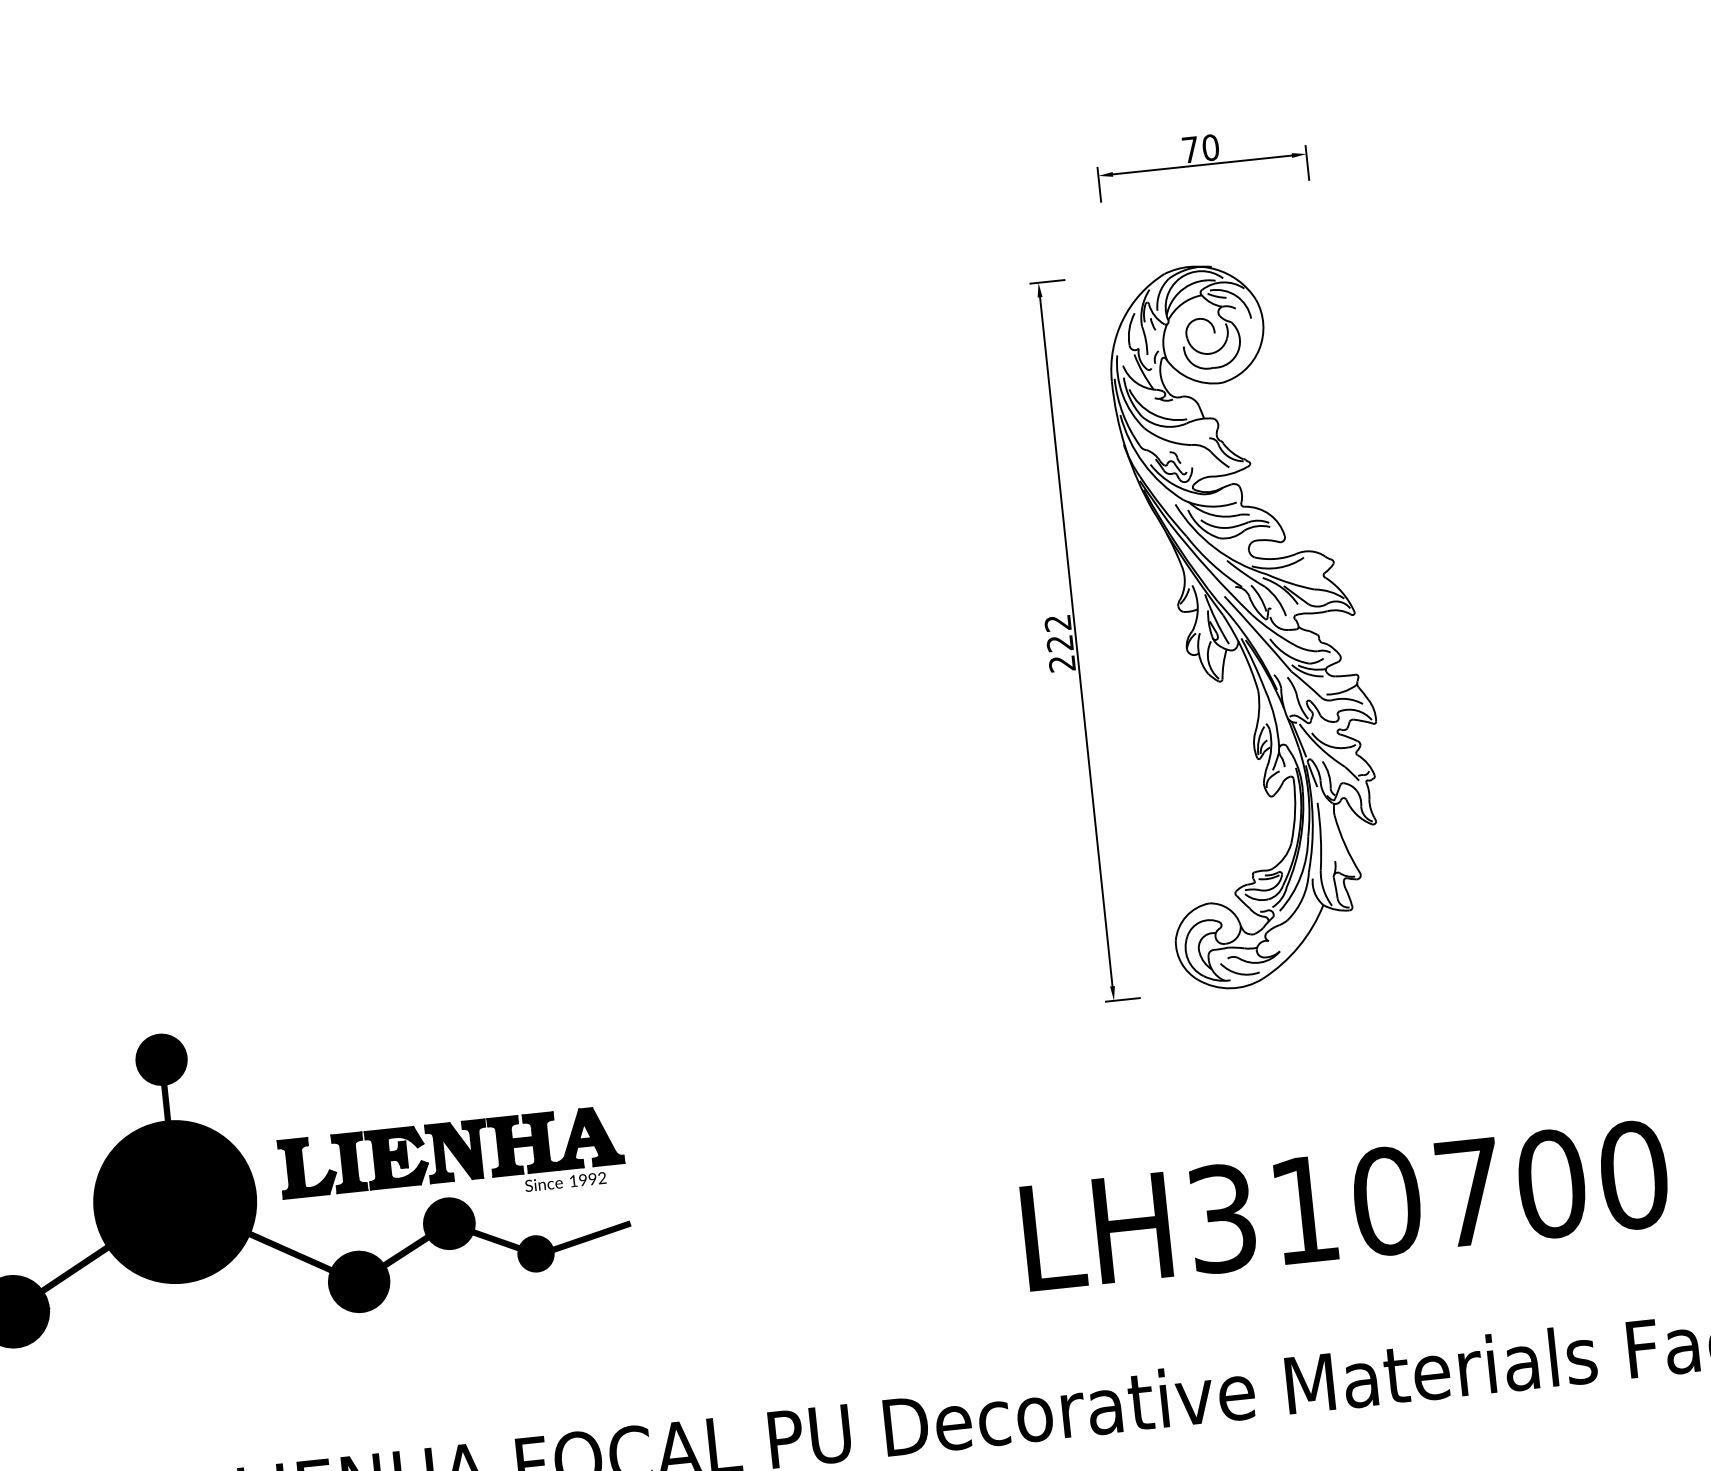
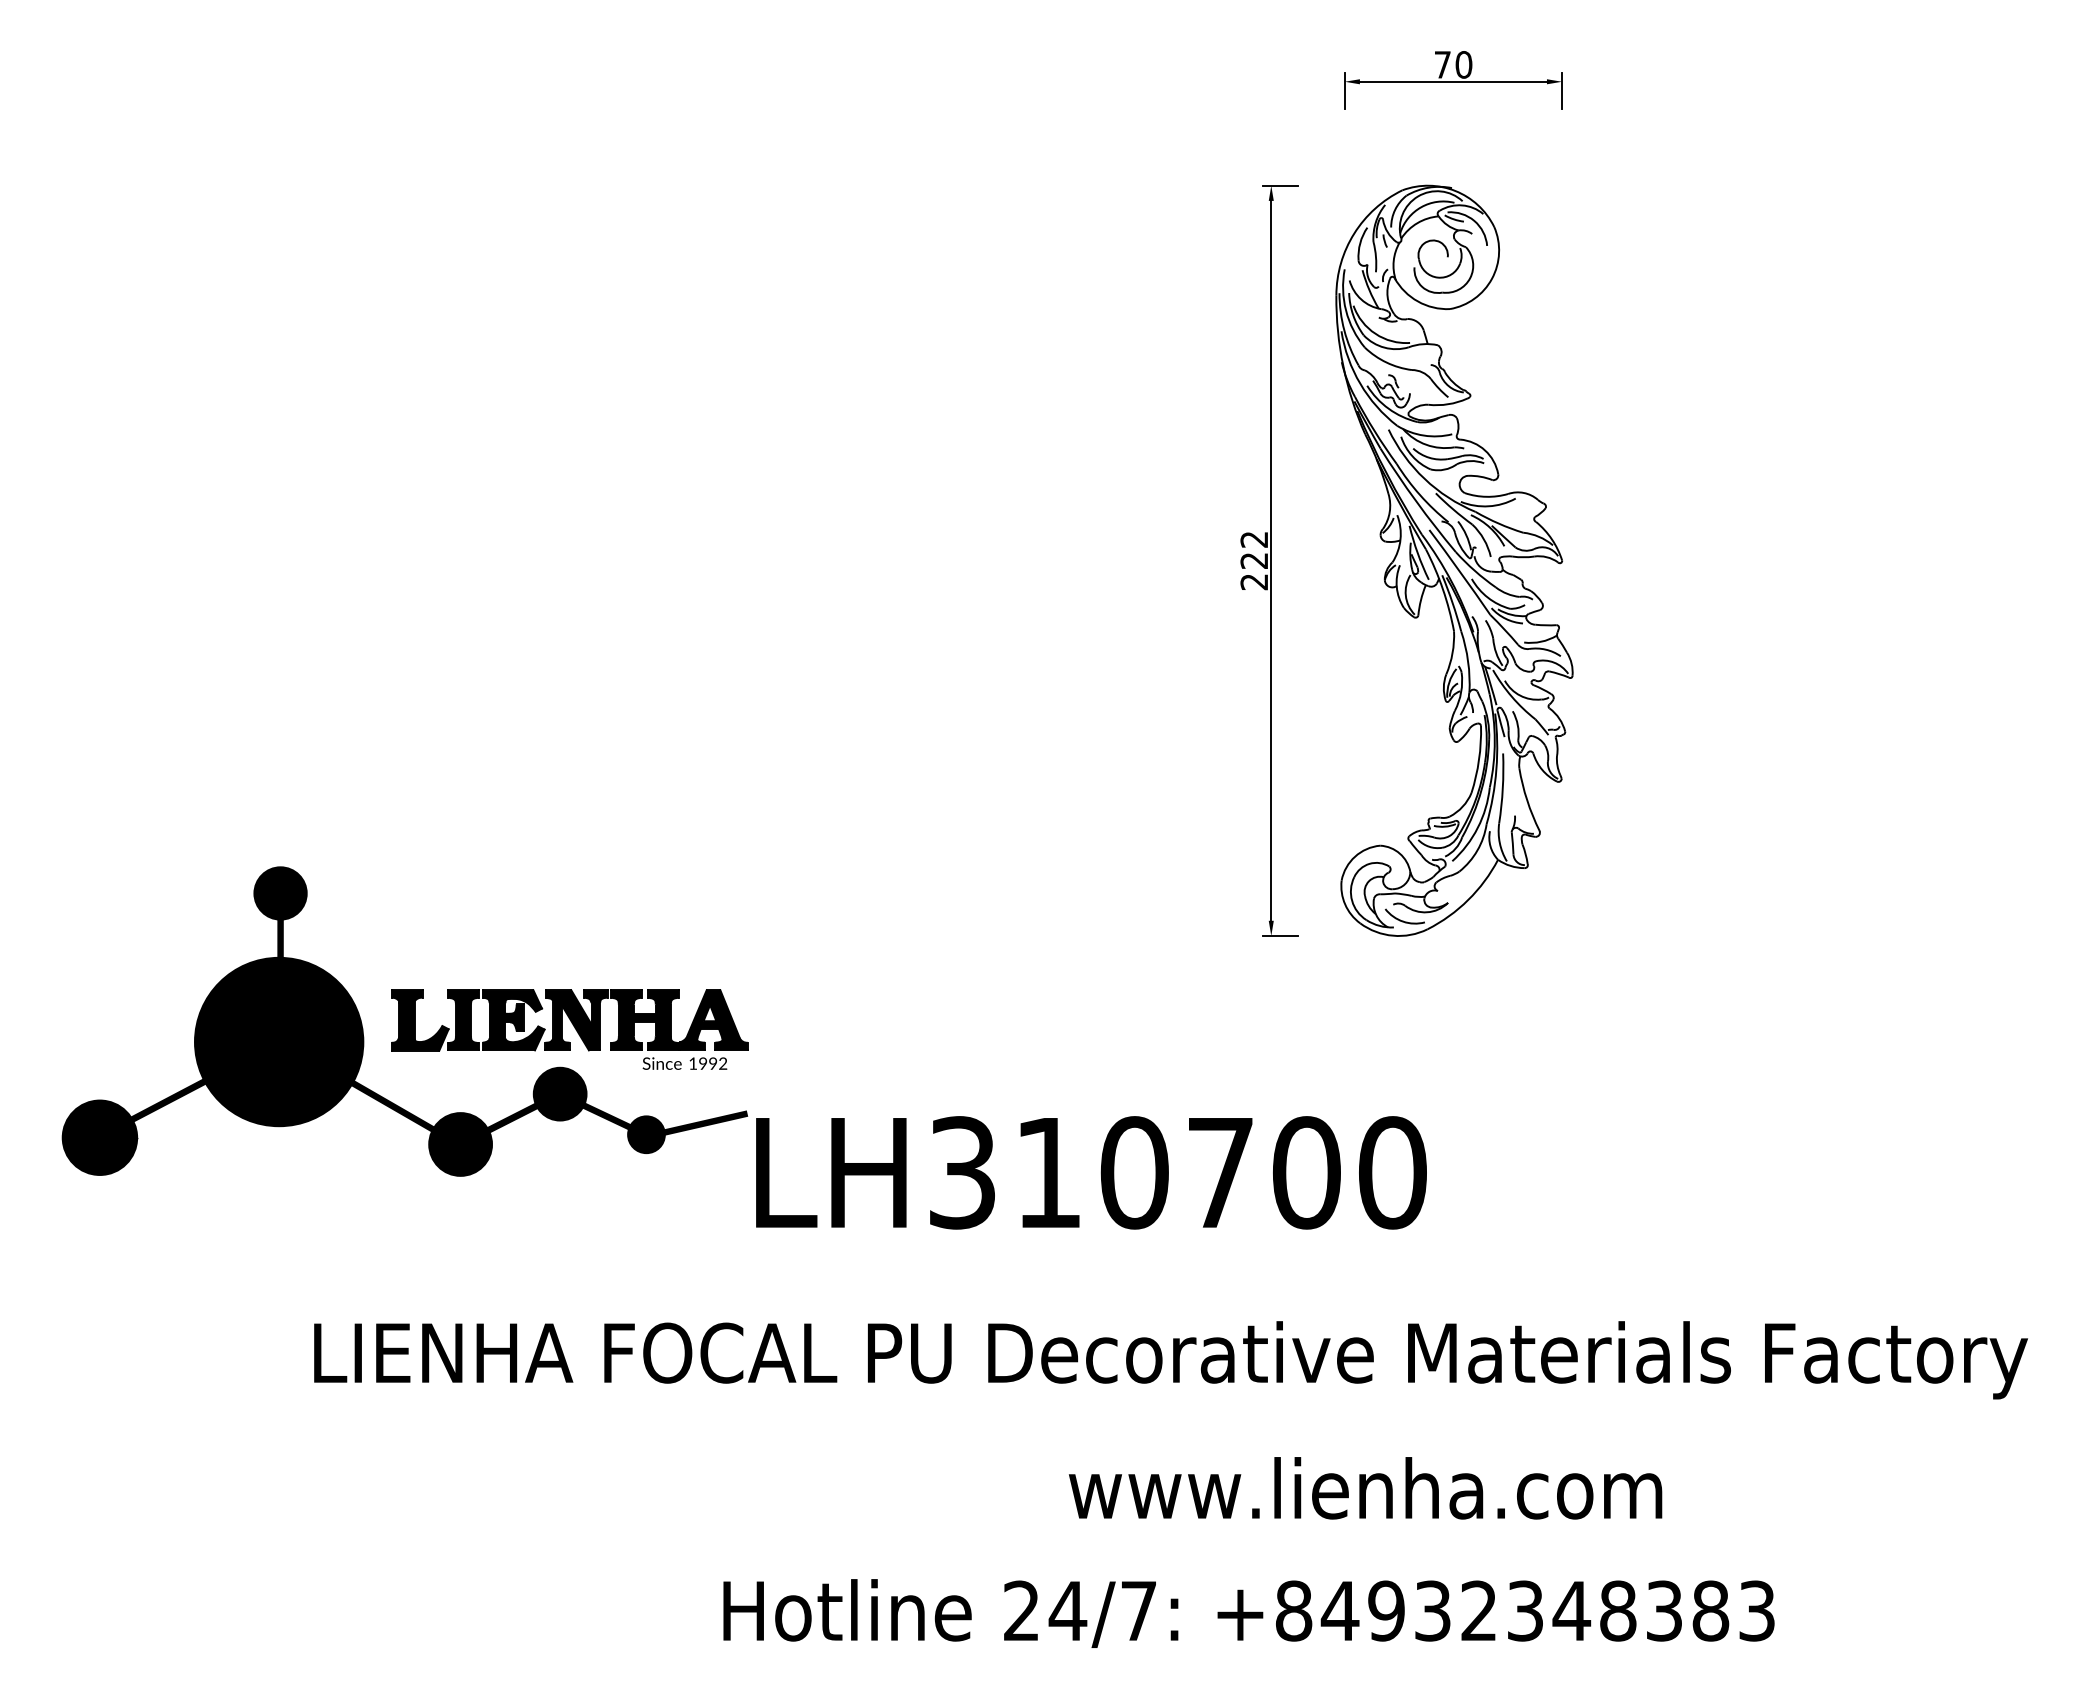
text: (1345, 1205) -> (1091, 1172), moved

